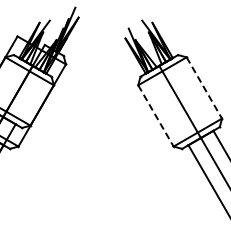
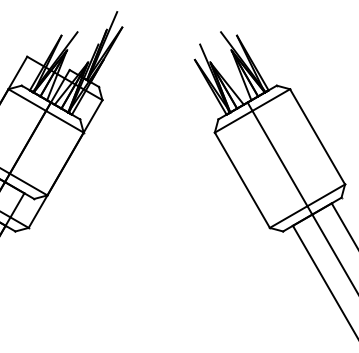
line: (204, 88) -> (317, 137), dashed -> solid
line: (156, 116) -> (243, 181), dashed -> solid

